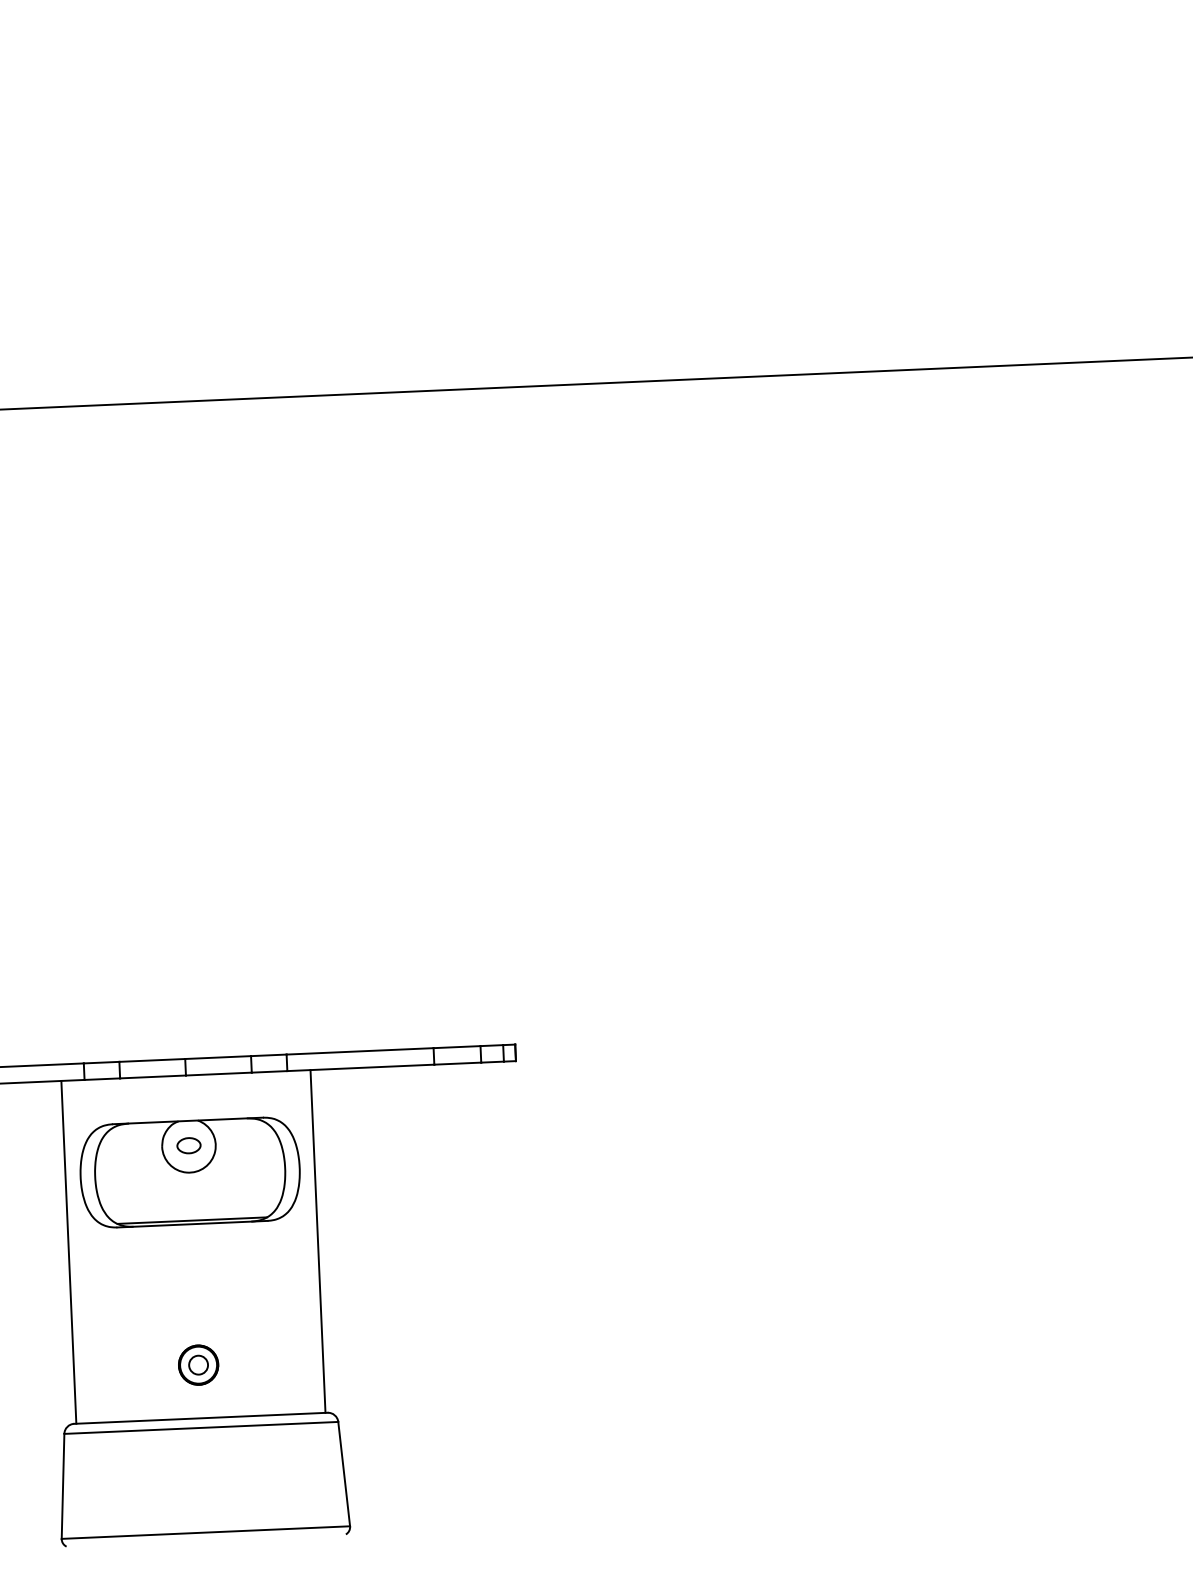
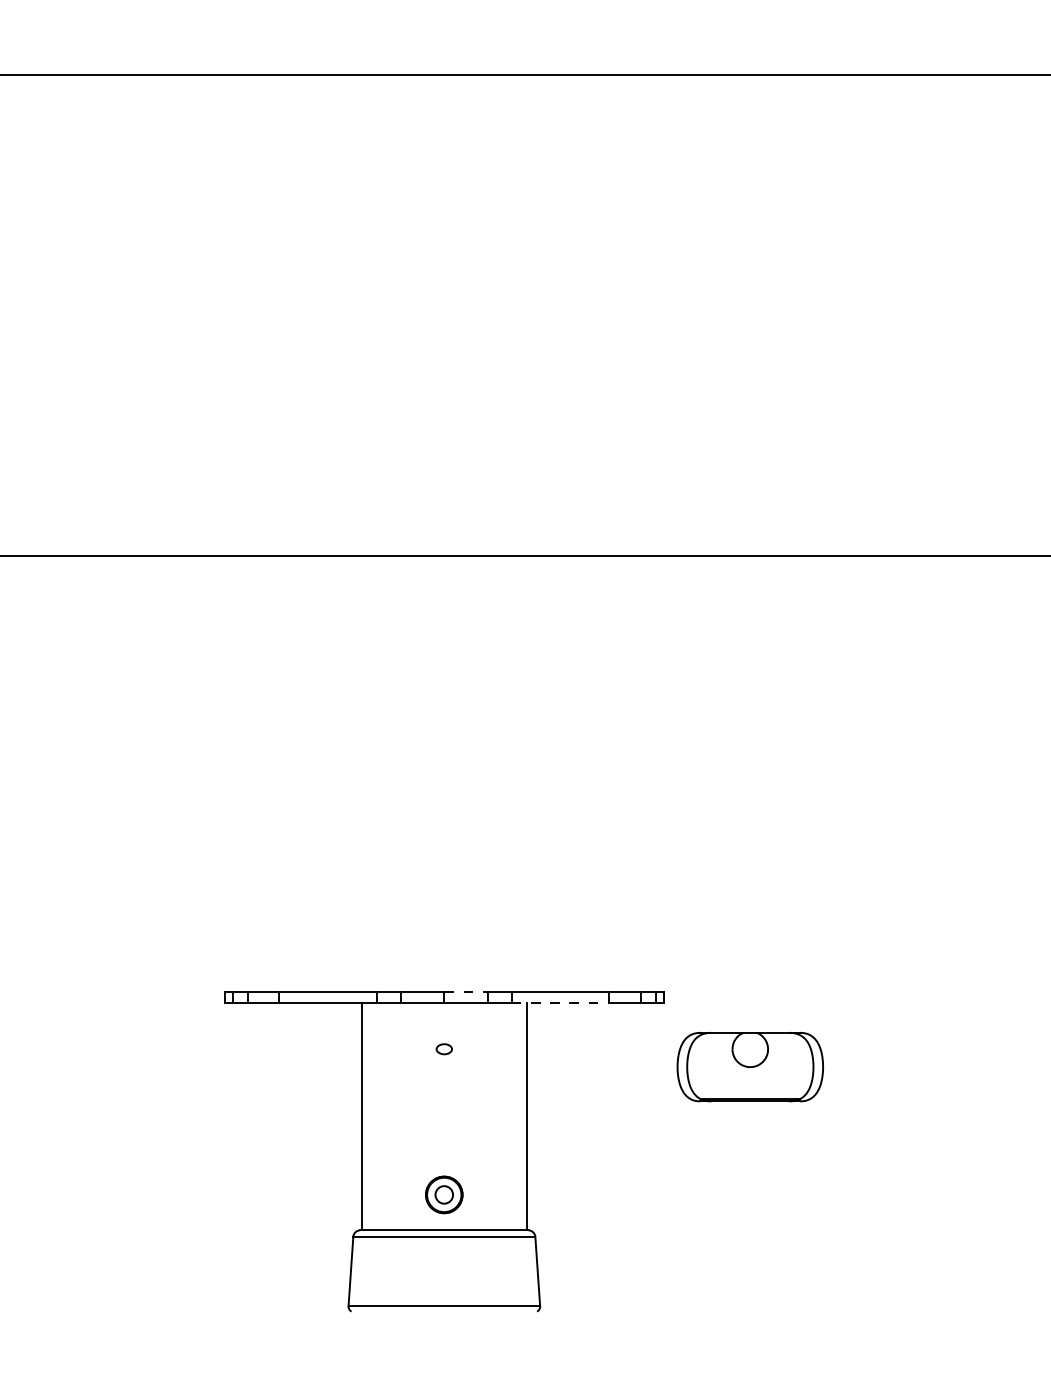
line: (218, 1057) -> (466, 991), solid -> dashed
line: (360, 1067) -> (560, 1002), solid -> dashed
part: (188, 1173) -> (749, 1067), moved
part: (198, 1365) -> (444, 1195), size x1.4

